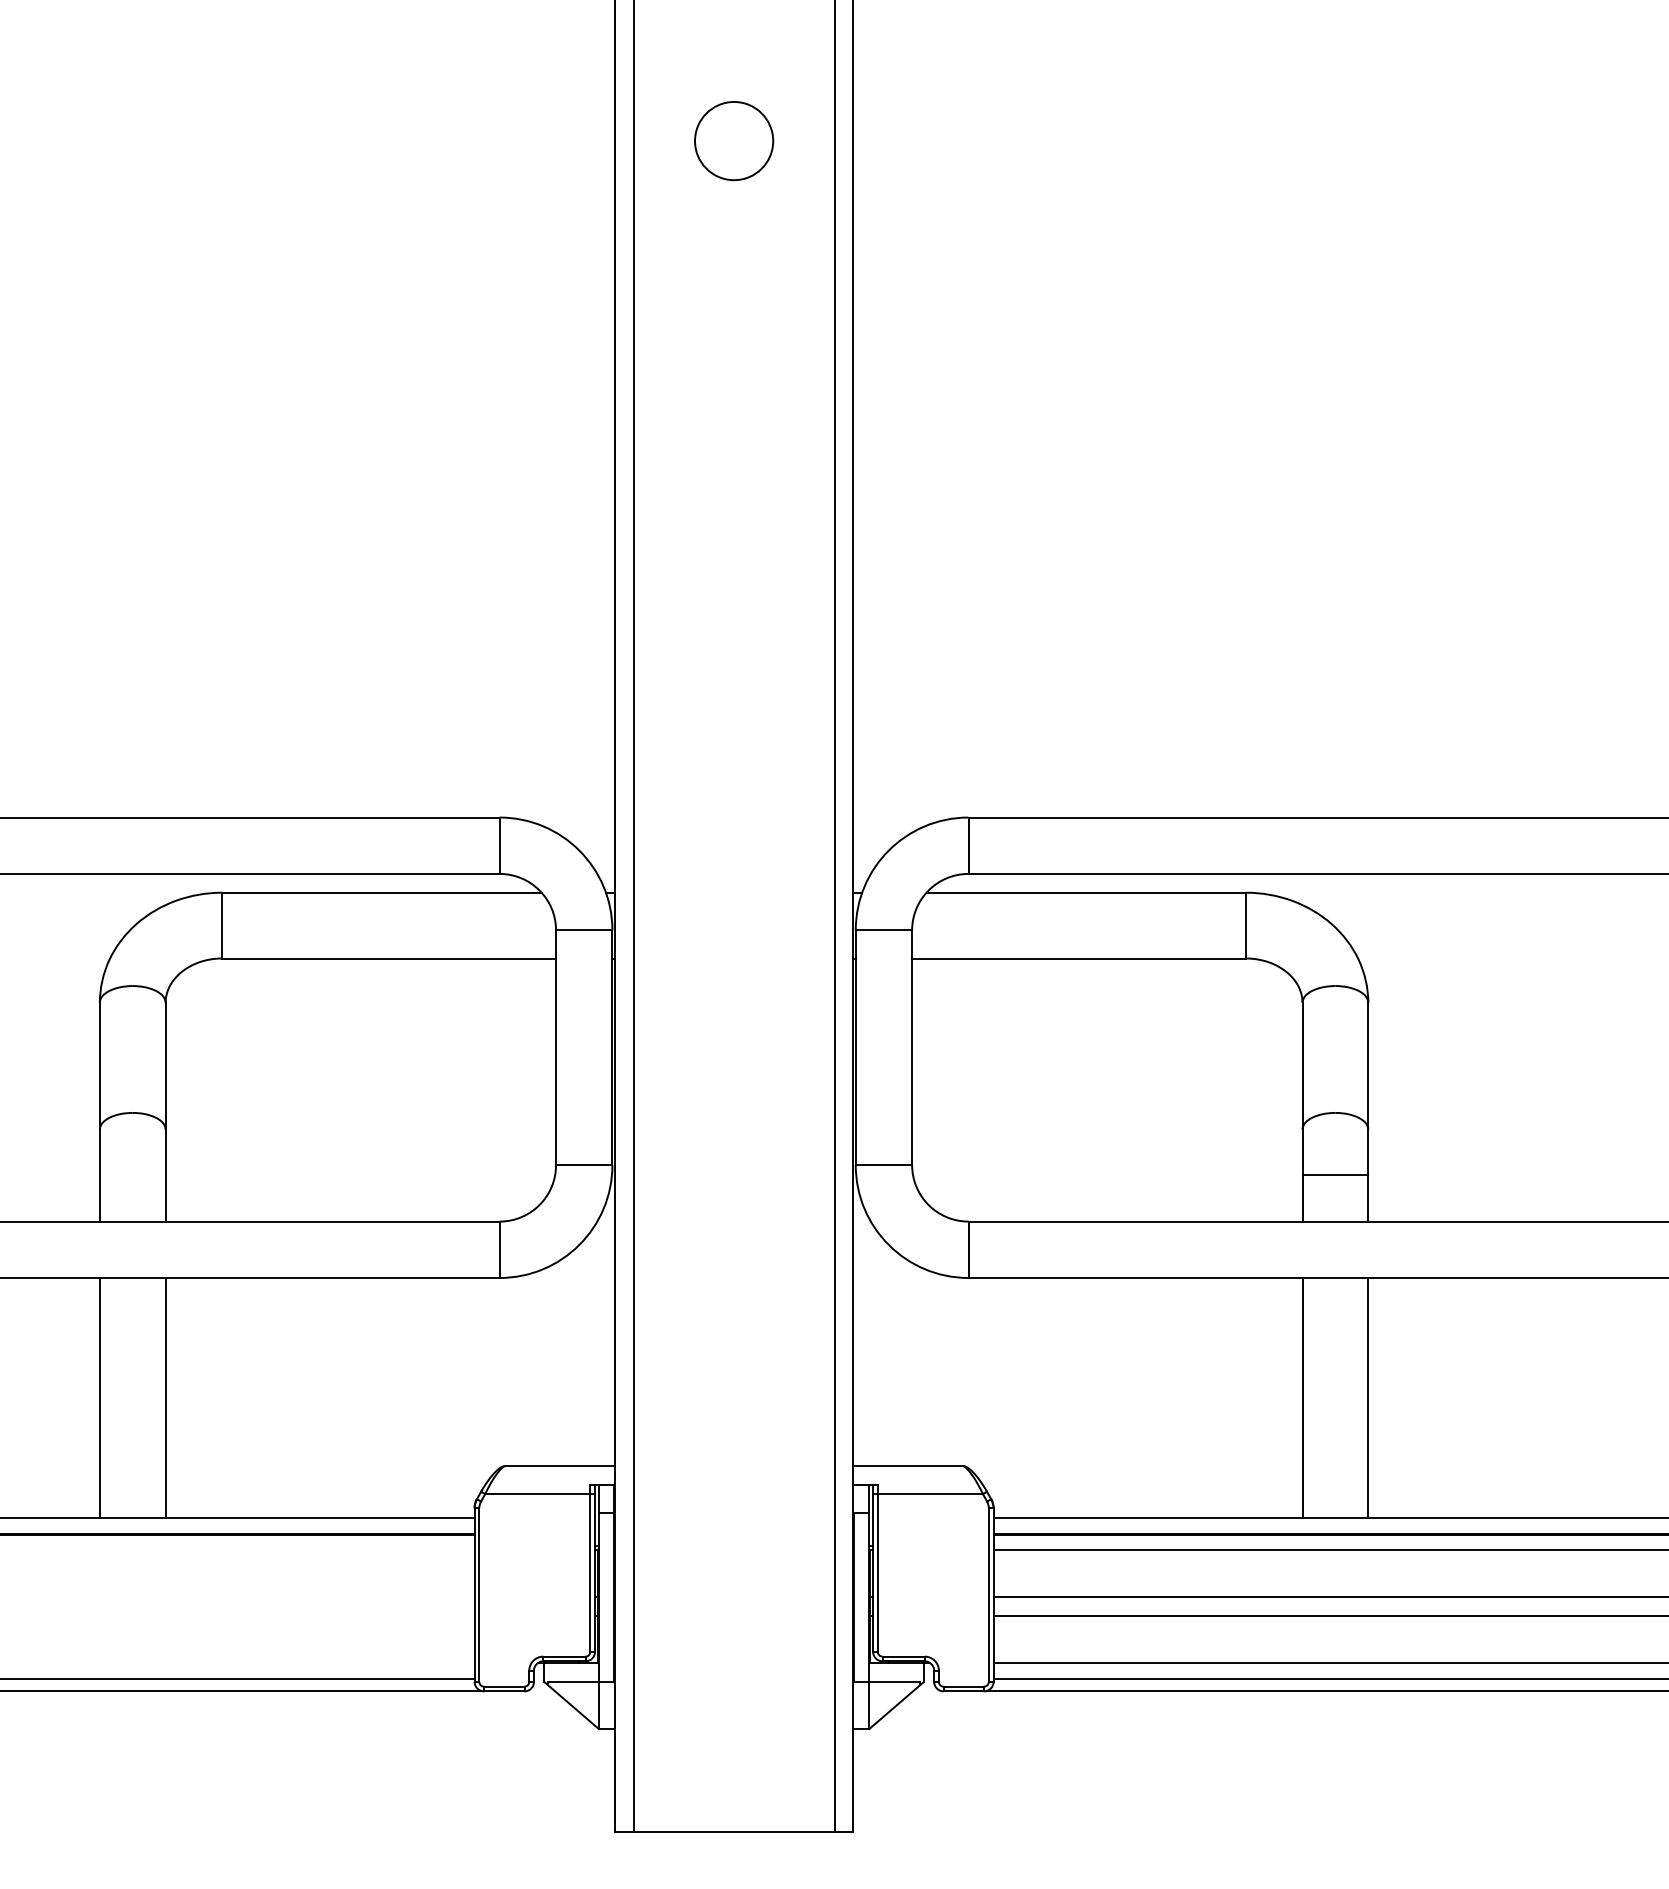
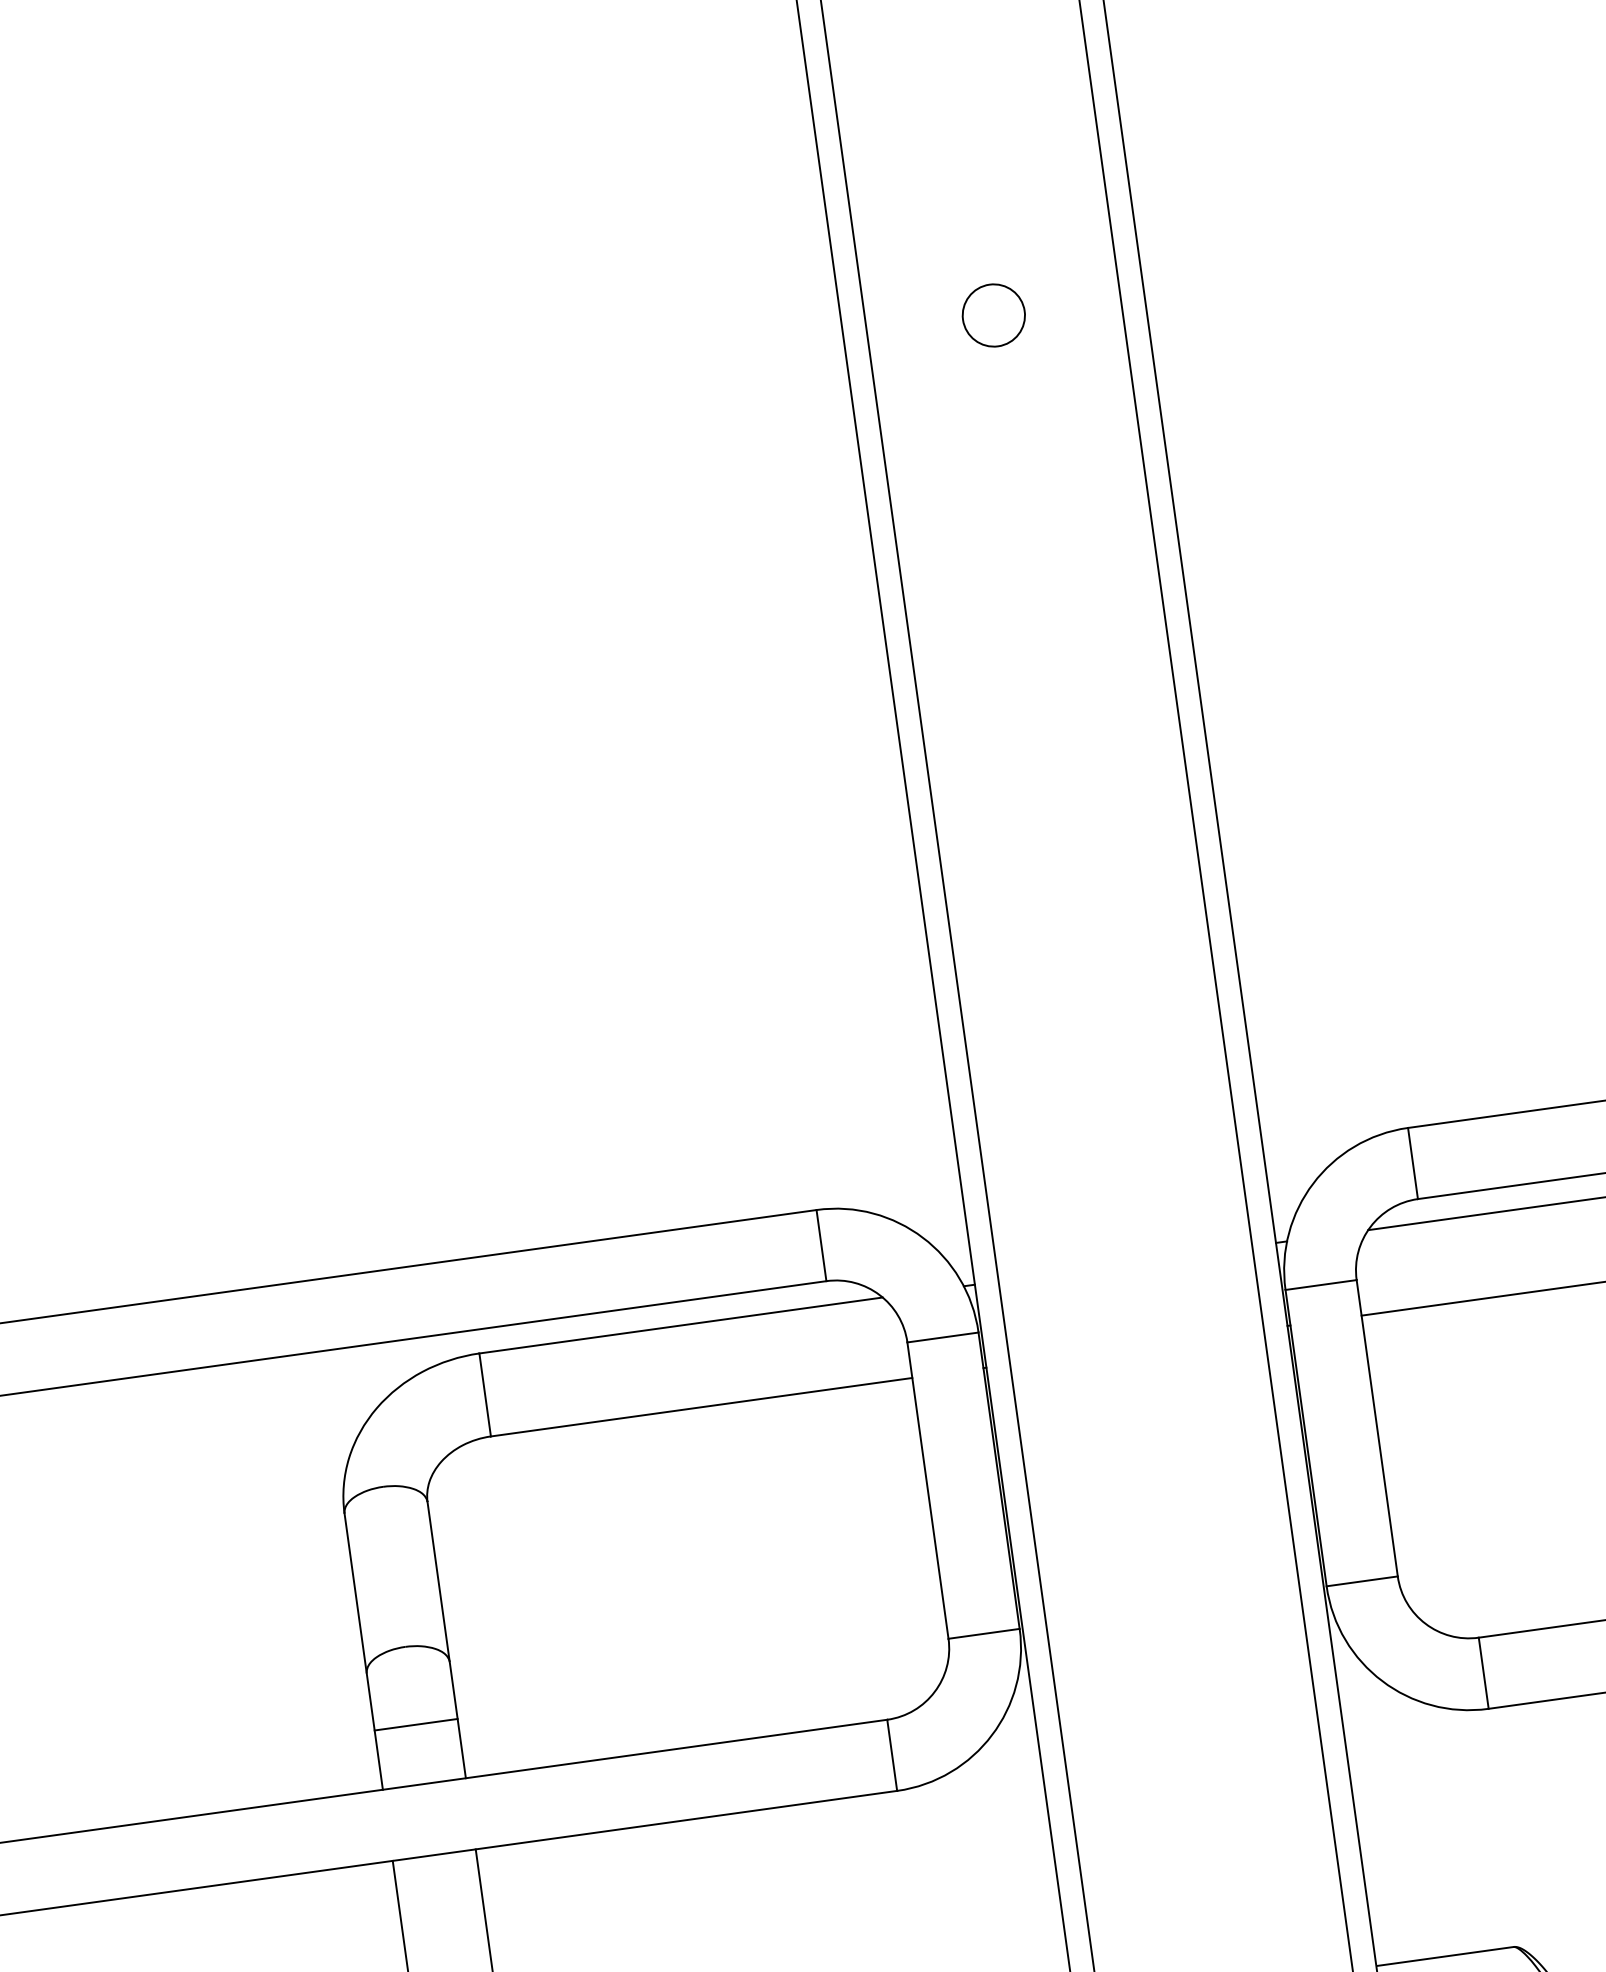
circle: (733, 140) -> (993, 314), size x0.62
line: (132, 1174) -> (415, 1724), added

